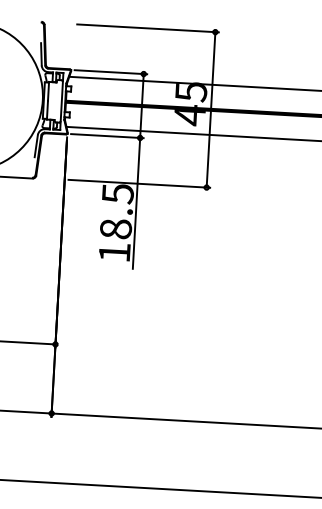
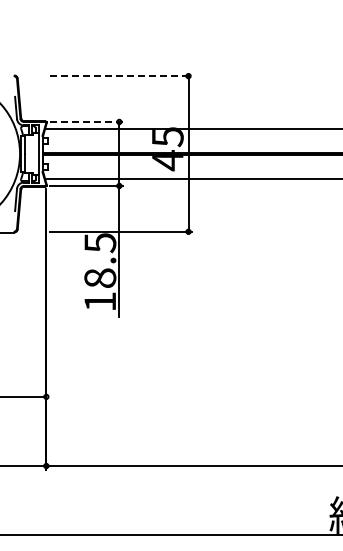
line: (148, 28) -> (121, 76), solid -> dashed
line: (110, 71) -> (86, 121), solid -> dashed

